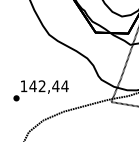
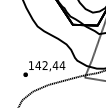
text: (40, 90) -> (43, 68), moved

